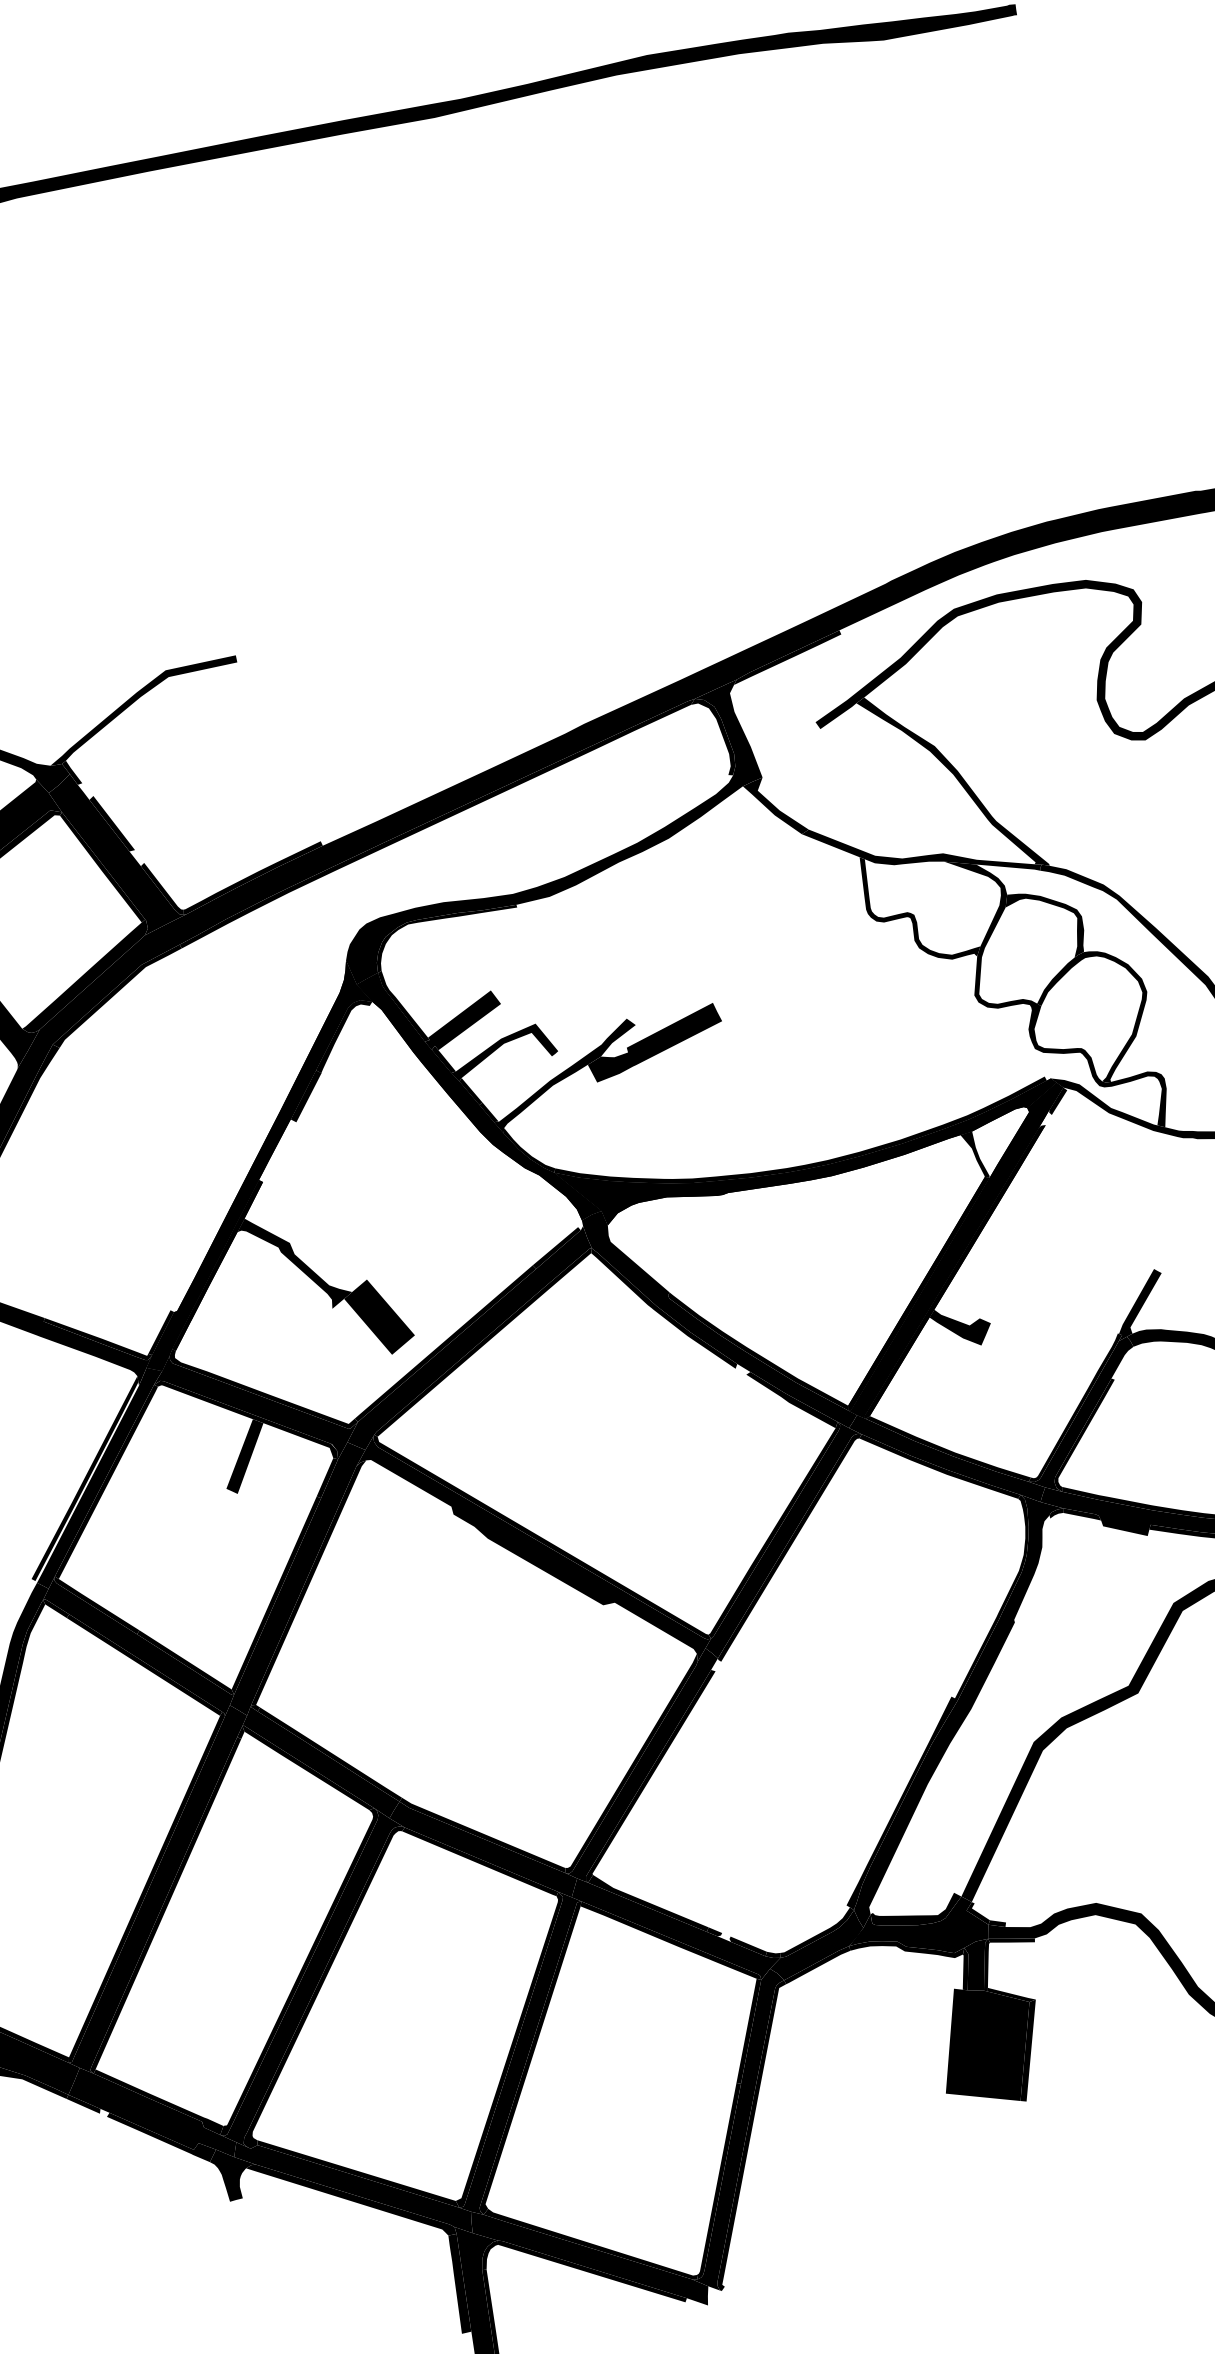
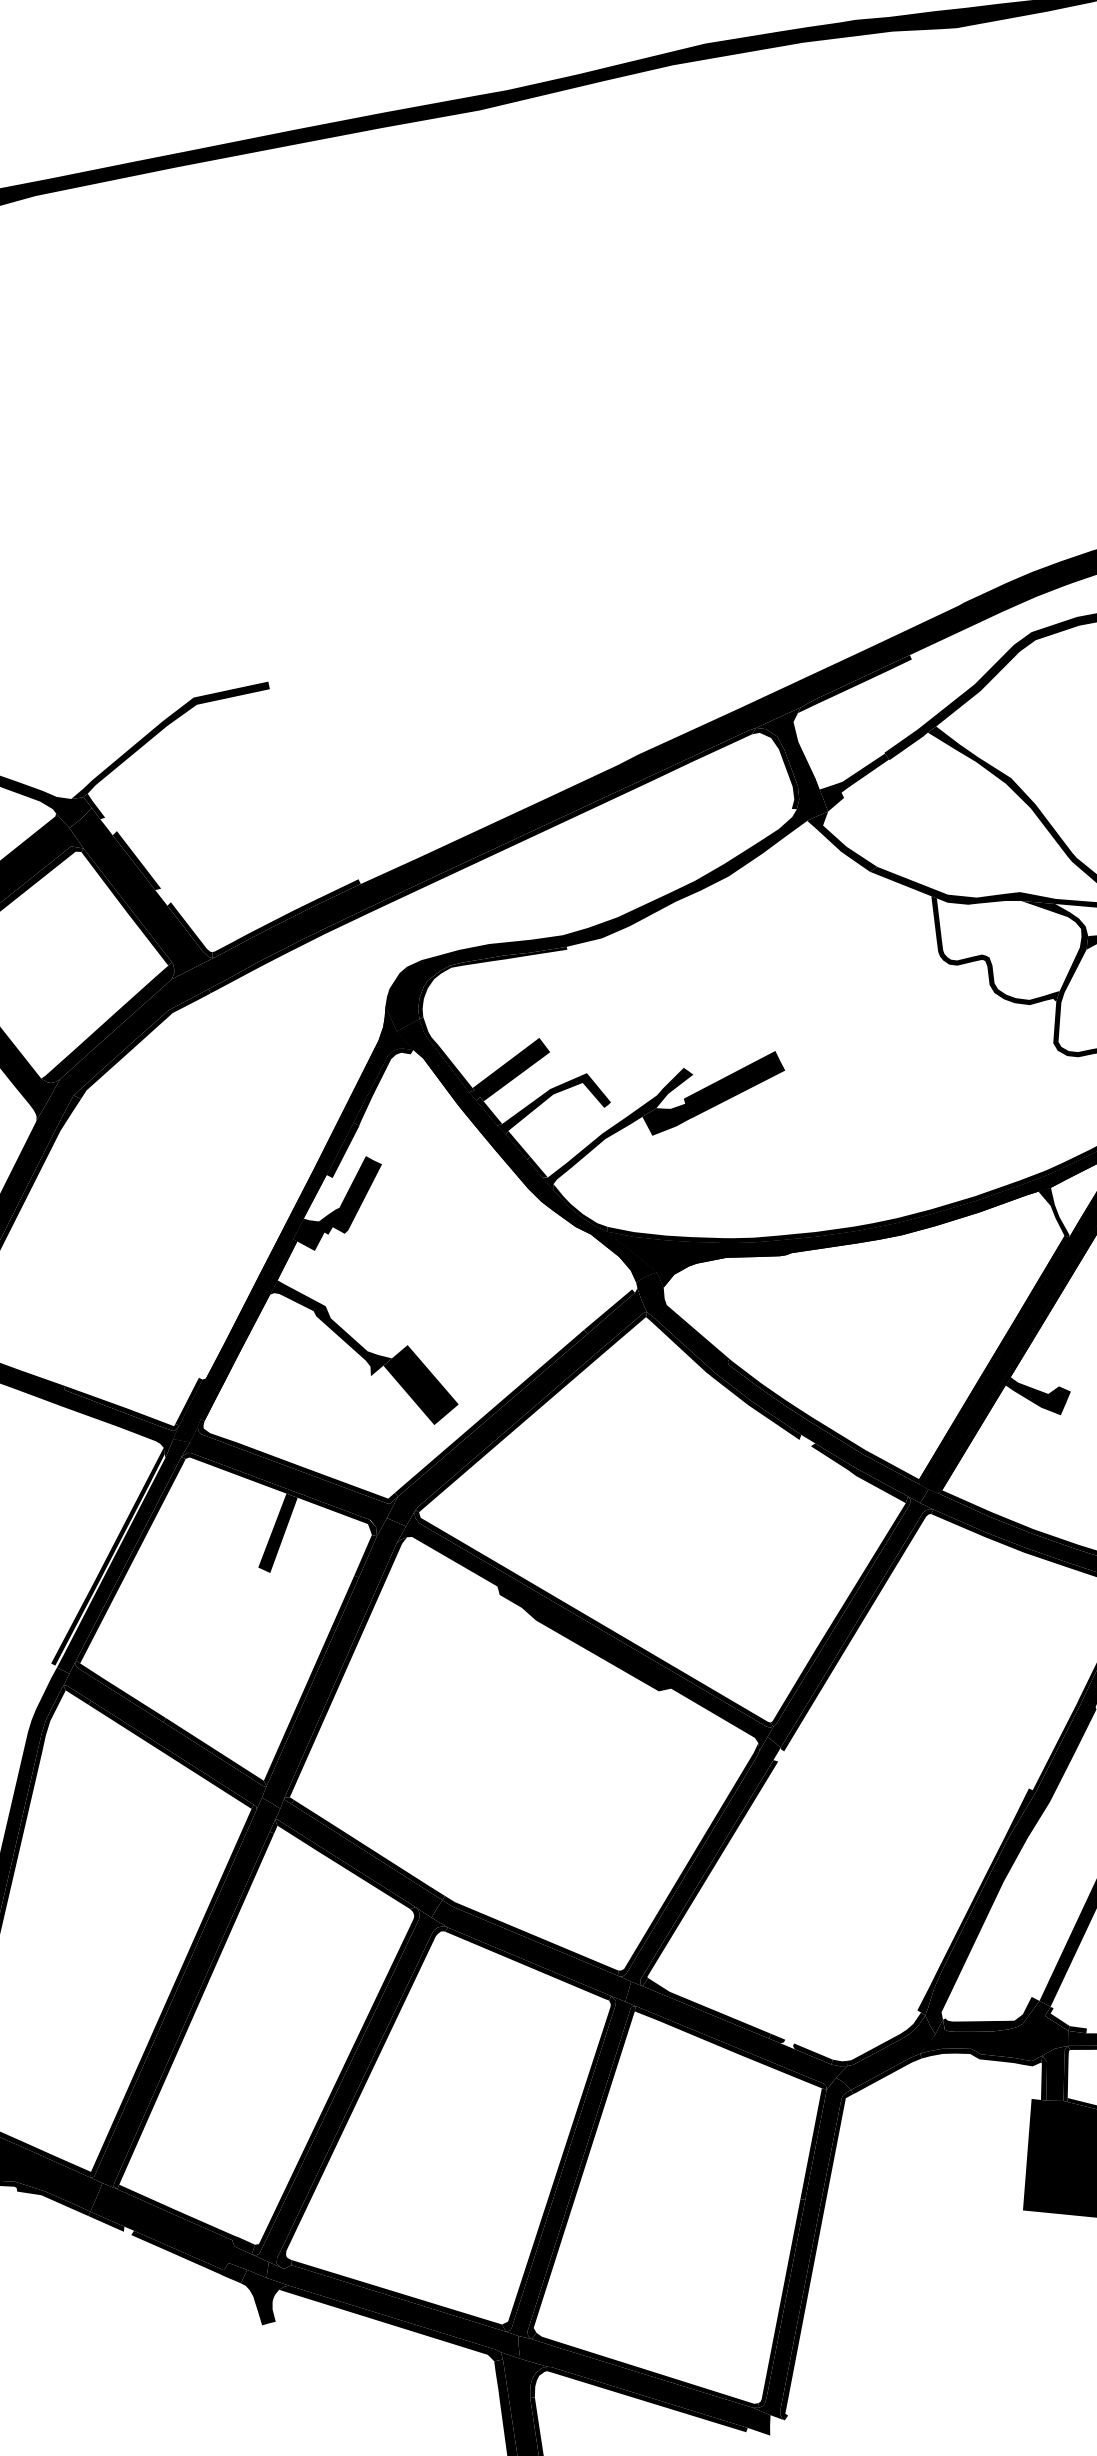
fill: (783, 749) -> (850, 781), added
fill: (300, 1145) -> (337, 1202), added

